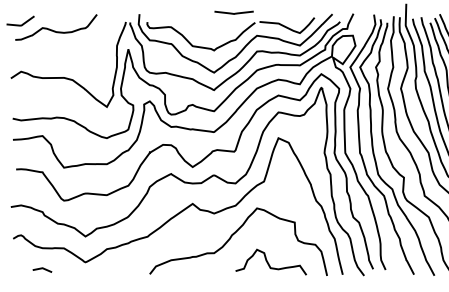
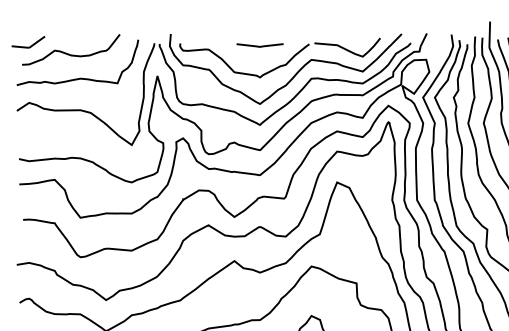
curve: (232, 12) -> (258, 45), moved
curve: (62, 50) -> (78, 77), added

